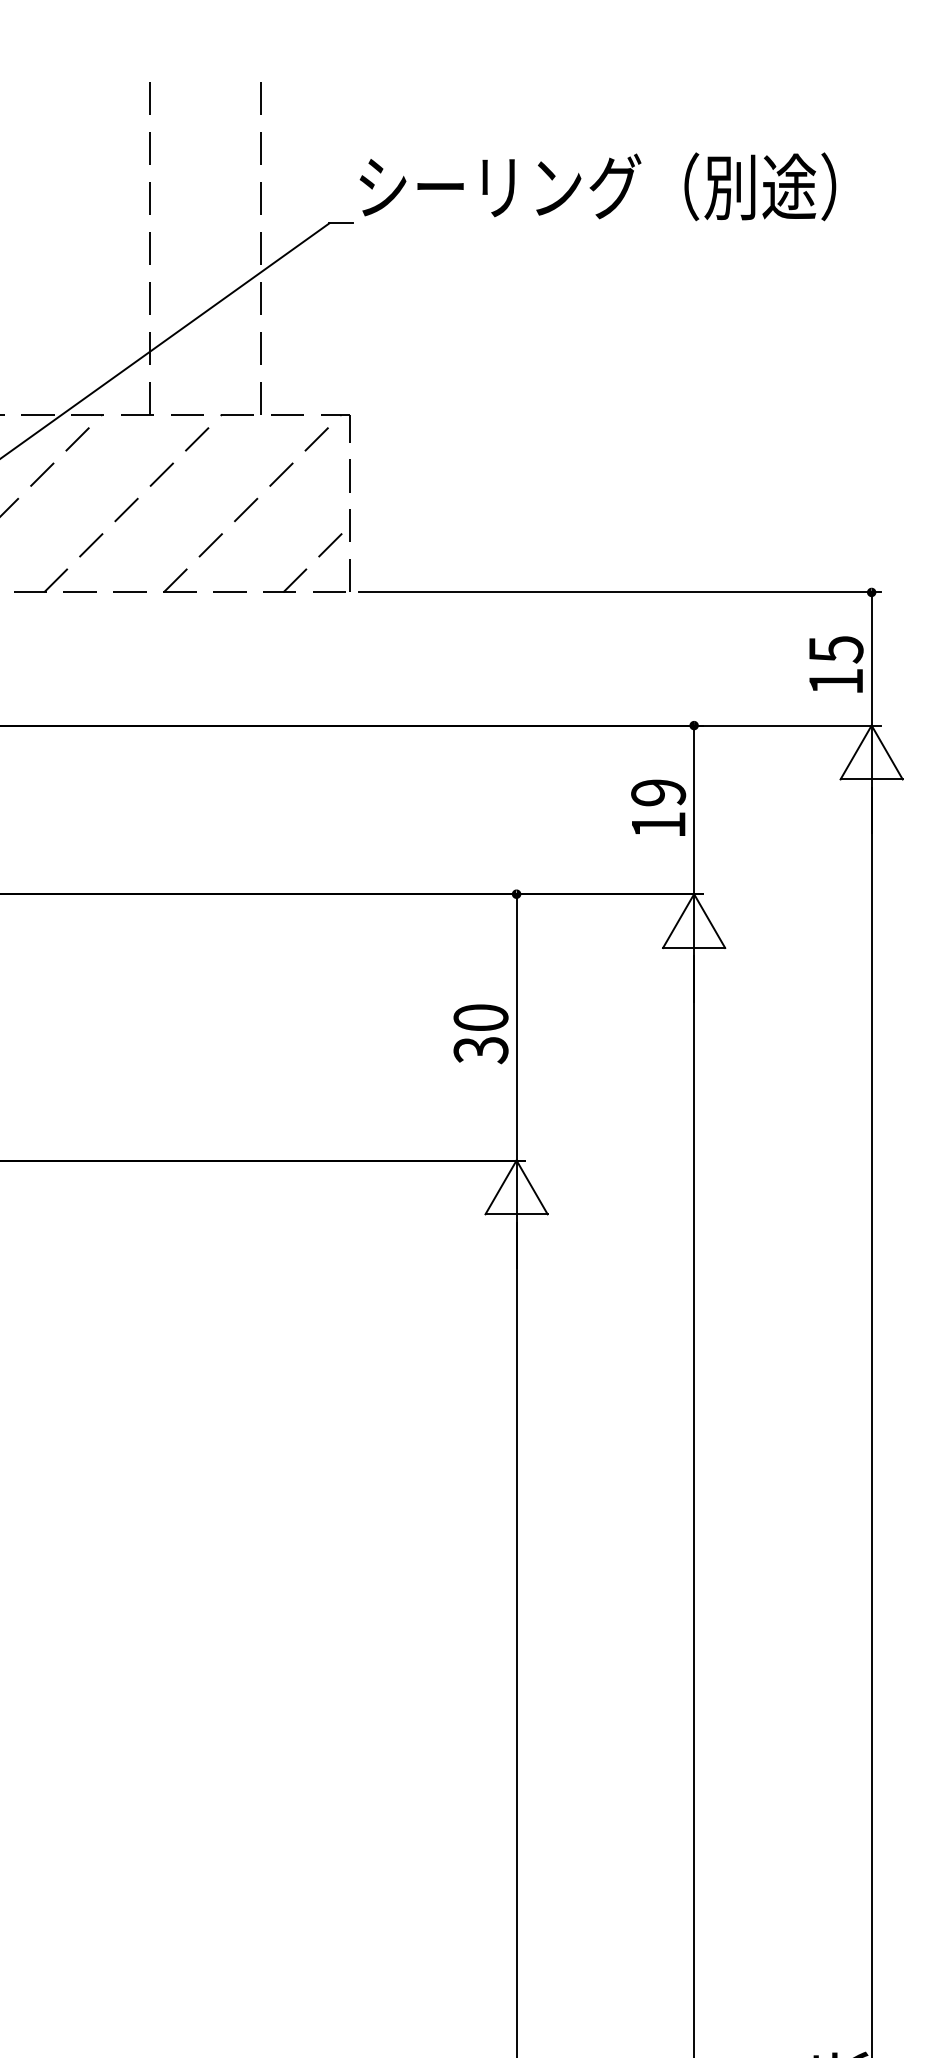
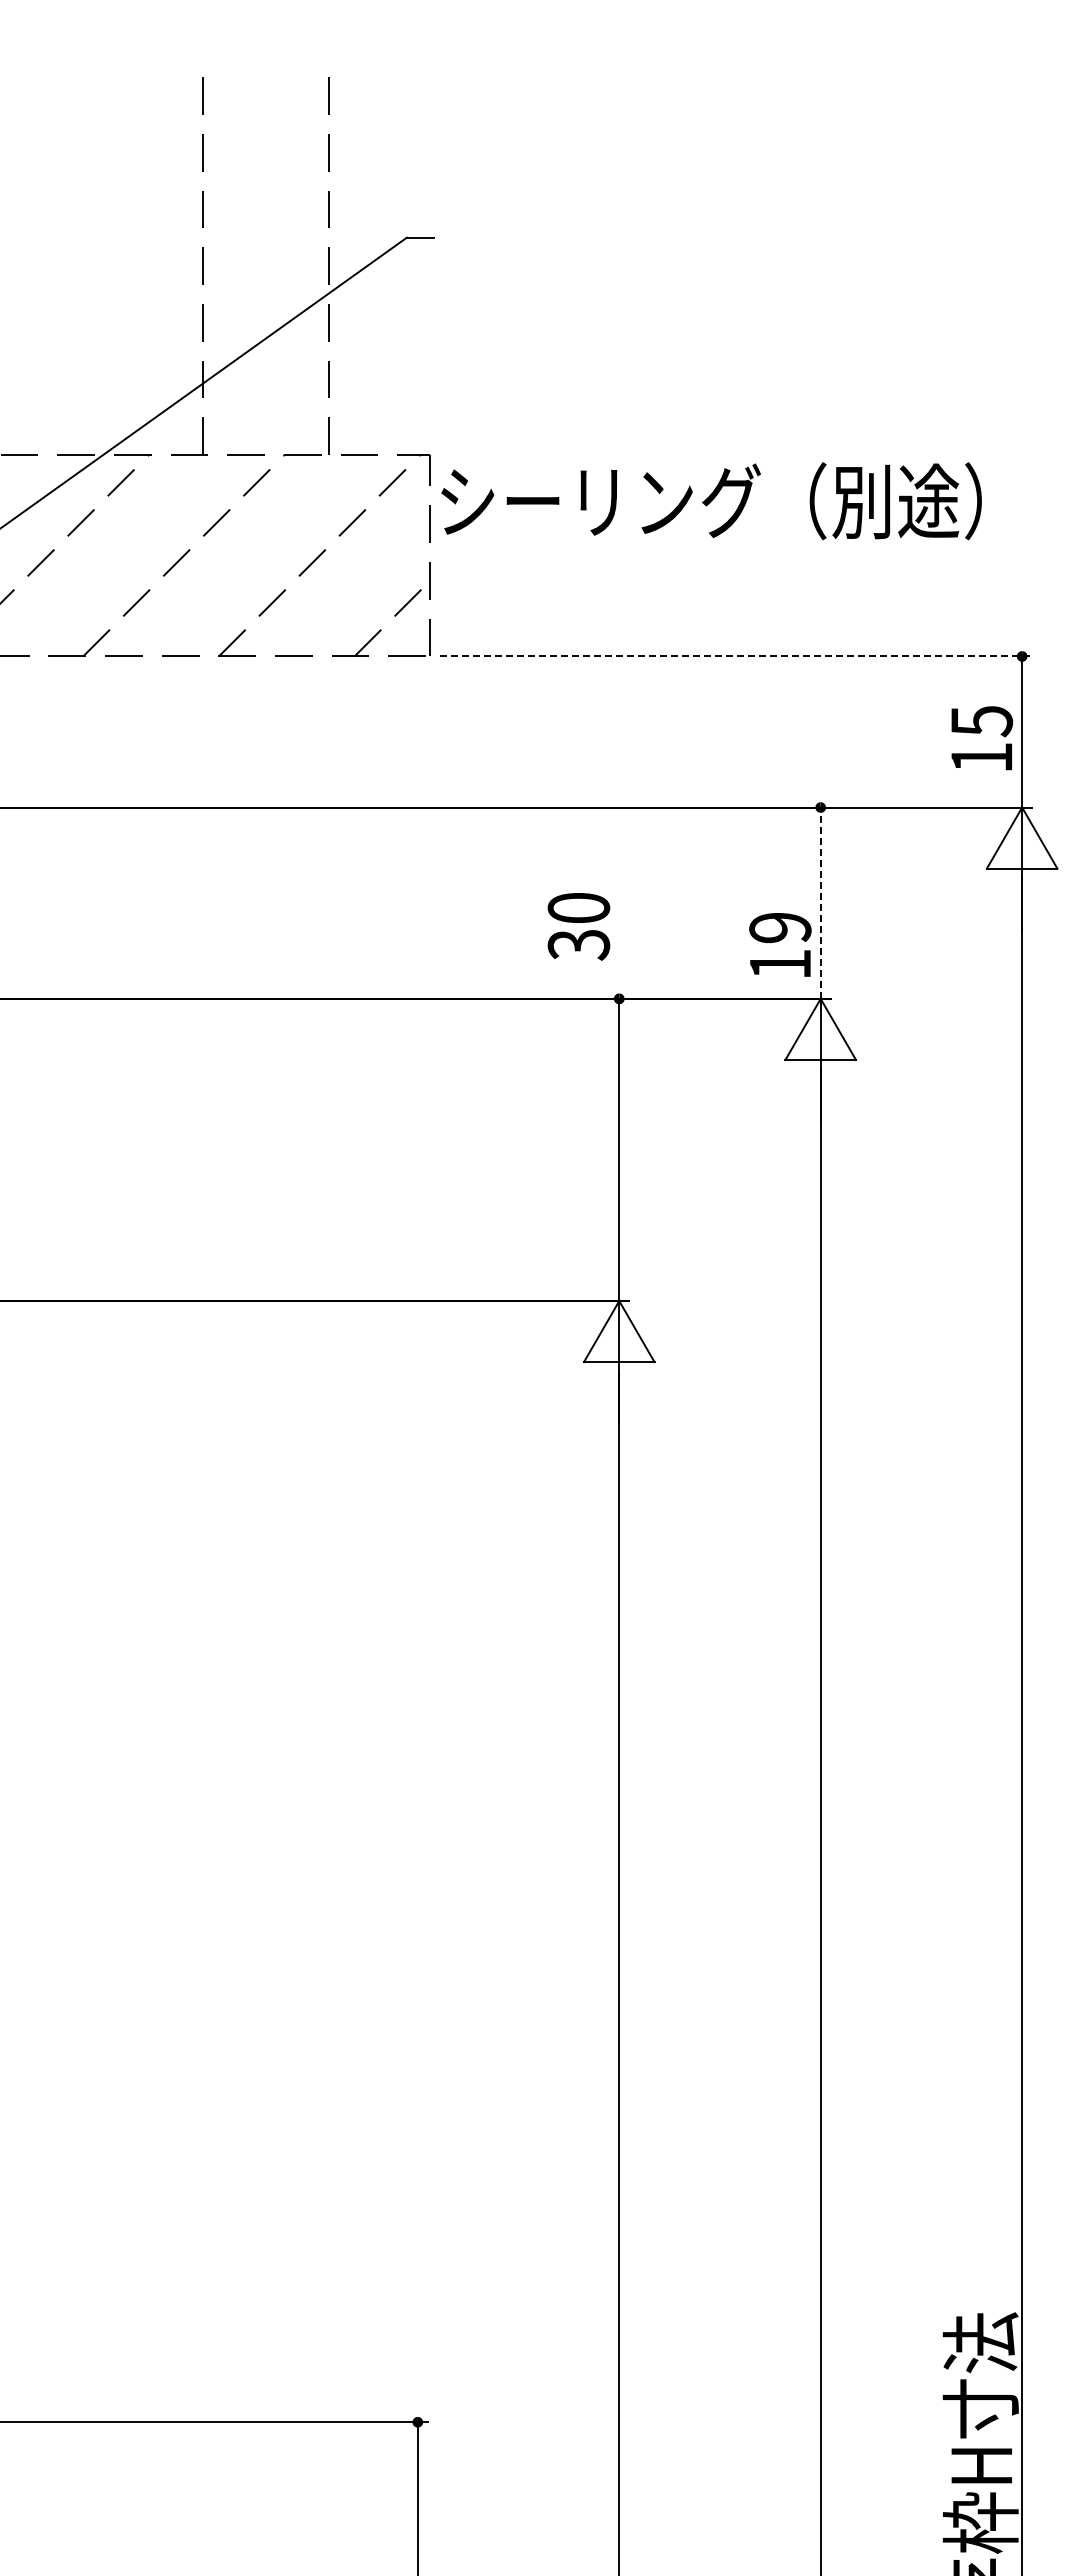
text: (597, 187) -> (711, 501), moved
line: (619, 592) -> (736, 656), solid -> dashed
text: (658, 807) -> (780, 944), moved
line: (693, 810) -> (820, 903), solid -> dashed
text: (480, 1033) -> (578, 926), moved

